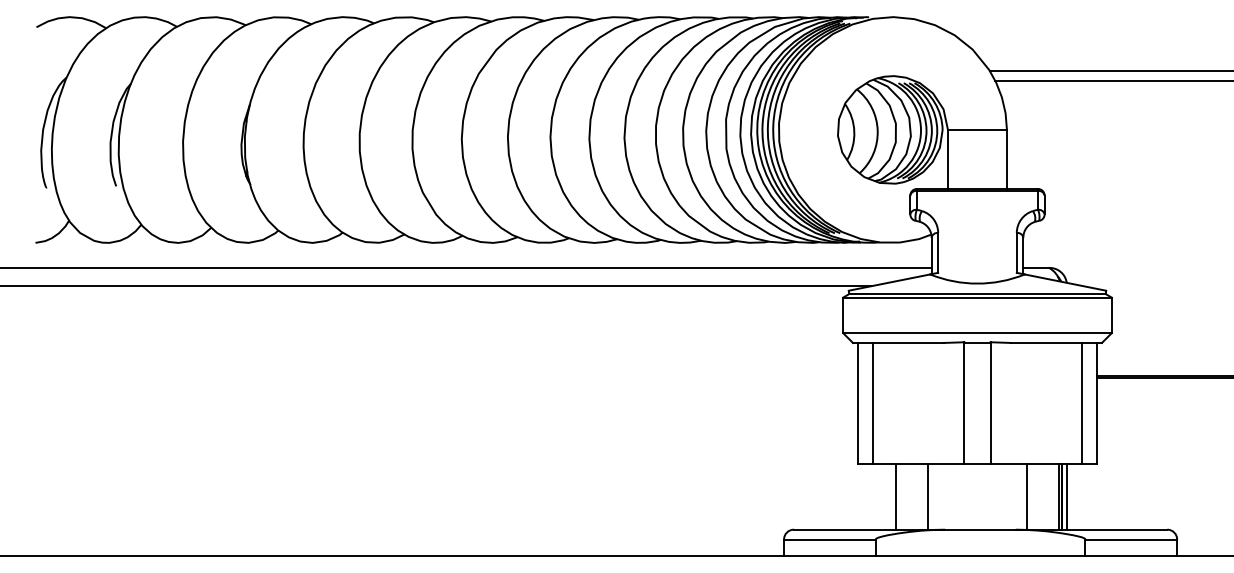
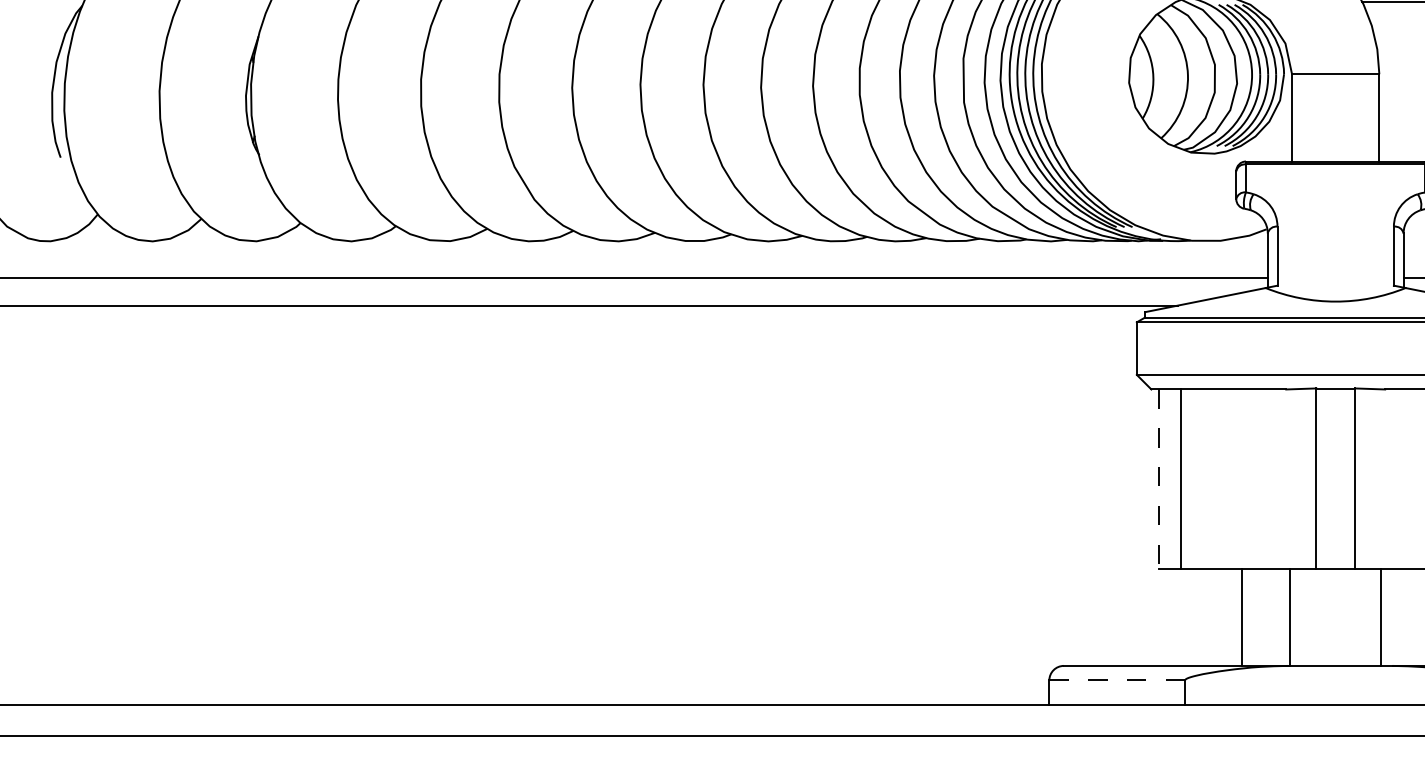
line: (857, 403) -> (1158, 479), solid -> dashed
line: (896, 496) -> (1242, 616), moved
line: (927, 496) -> (1289, 616), moved
line: (1027, 496) -> (1381, 616), moved
line: (829, 539) -> (1116, 680), solid -> dashed

